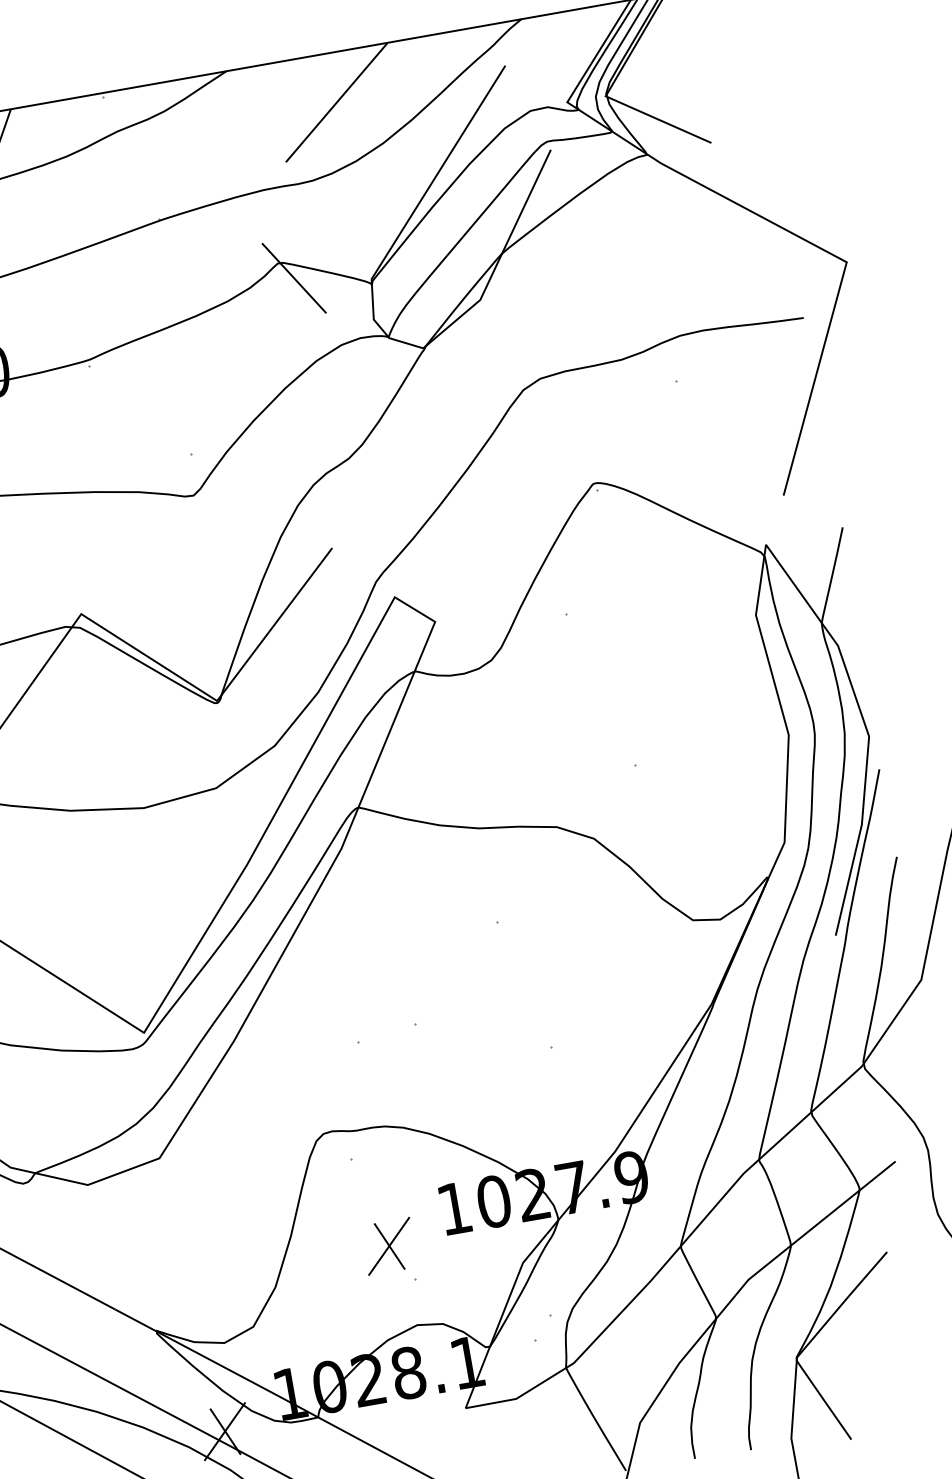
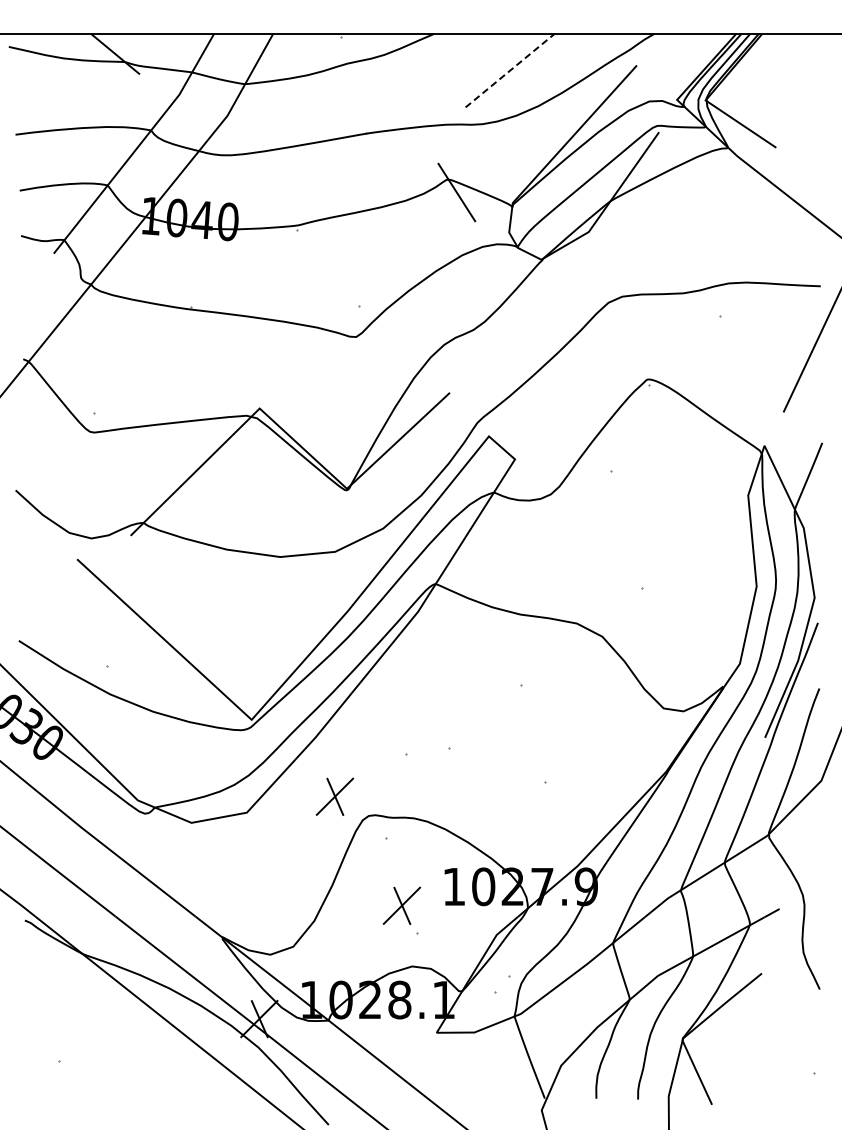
line: (337, 102) -> (510, 70), solid -> dashed
part: (273, 1115) -> (334, 796), added

